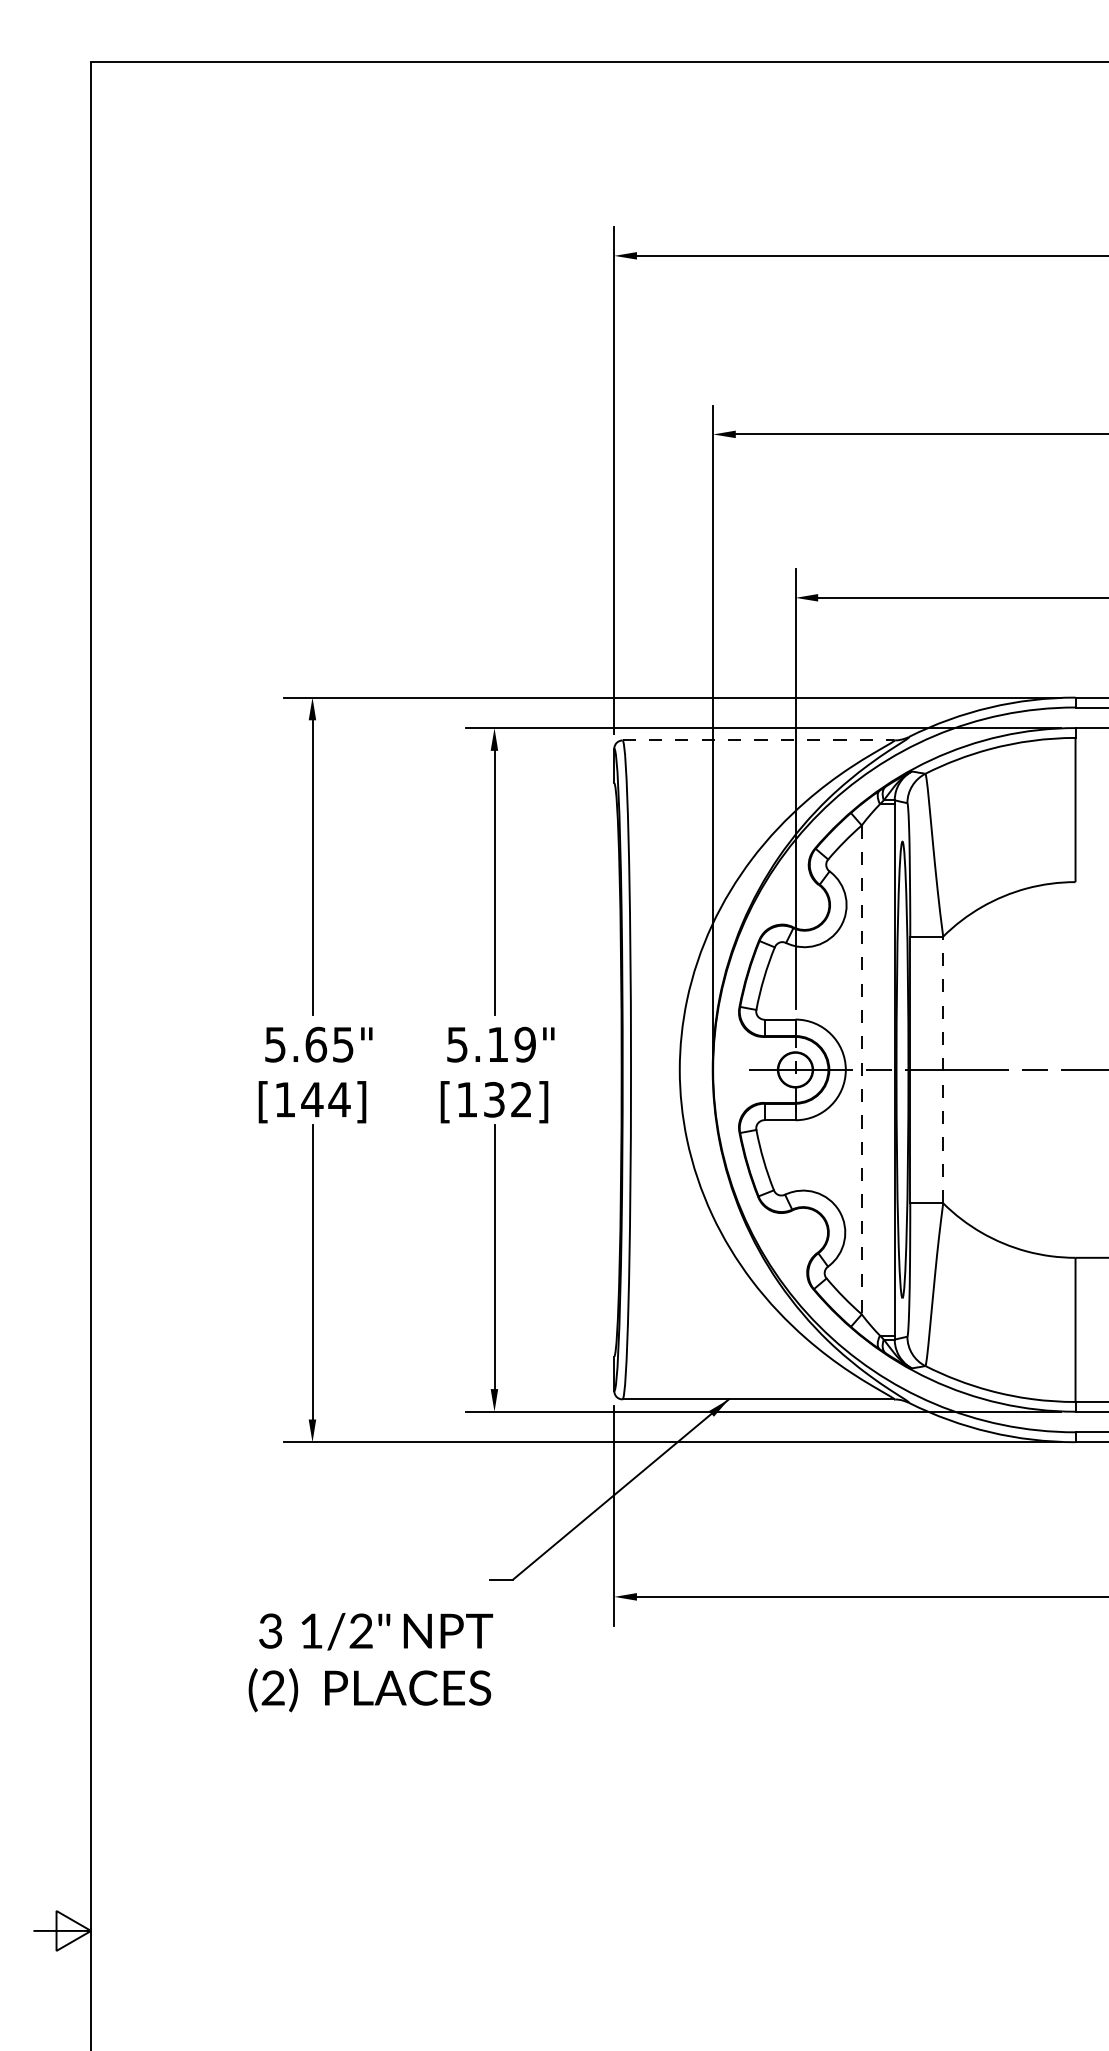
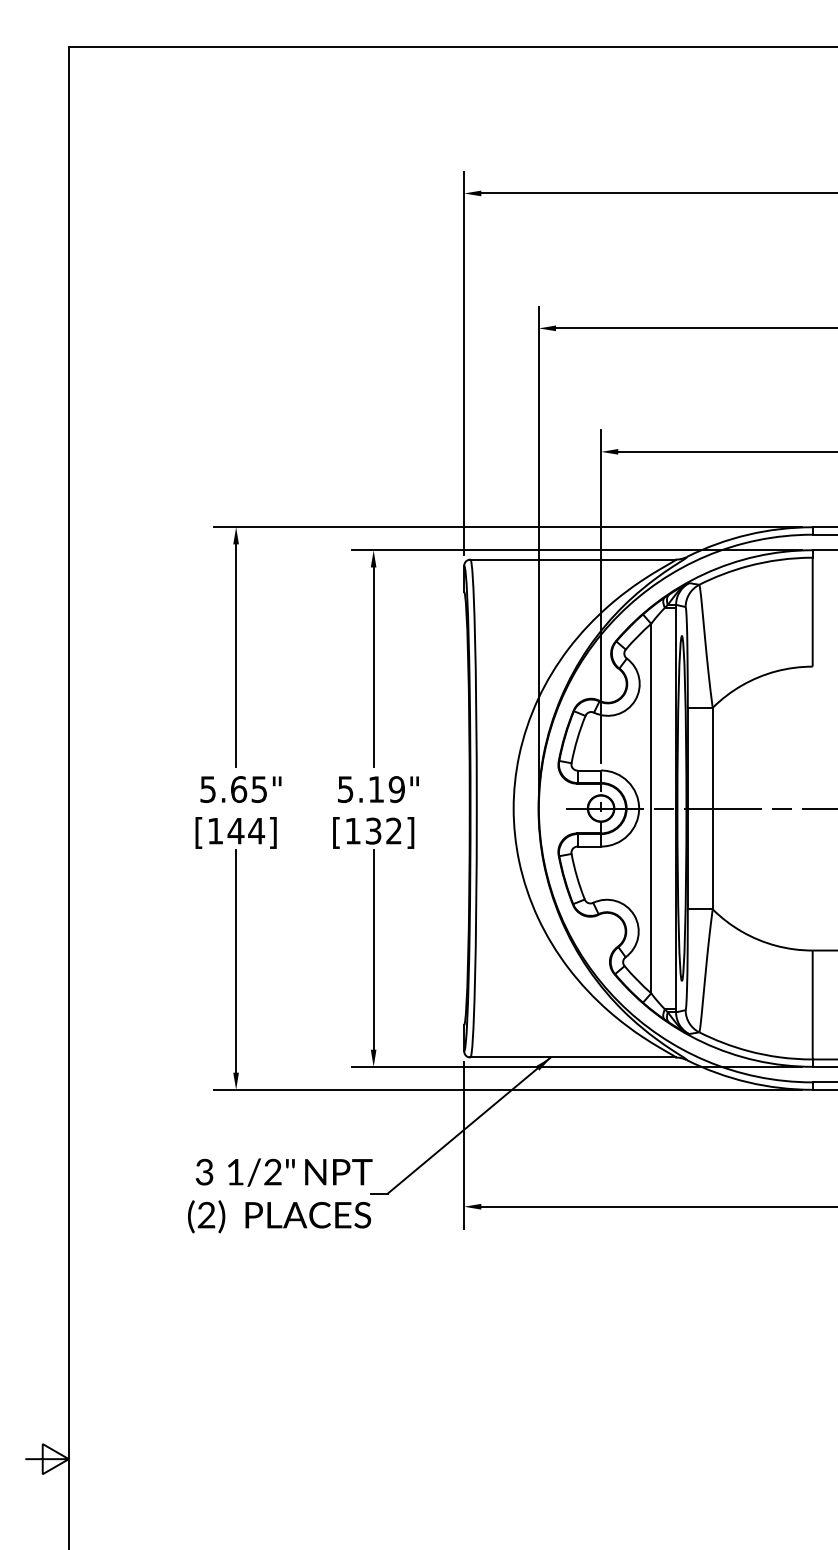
line: (758, 740) -> (573, 559), dashed -> solid
line: (861, 1069) -> (650, 808), dashed -> solid
line: (943, 1069) -> (712, 808), dashed -> solid
text: (370, 1662) -> (279, 1195), moved

